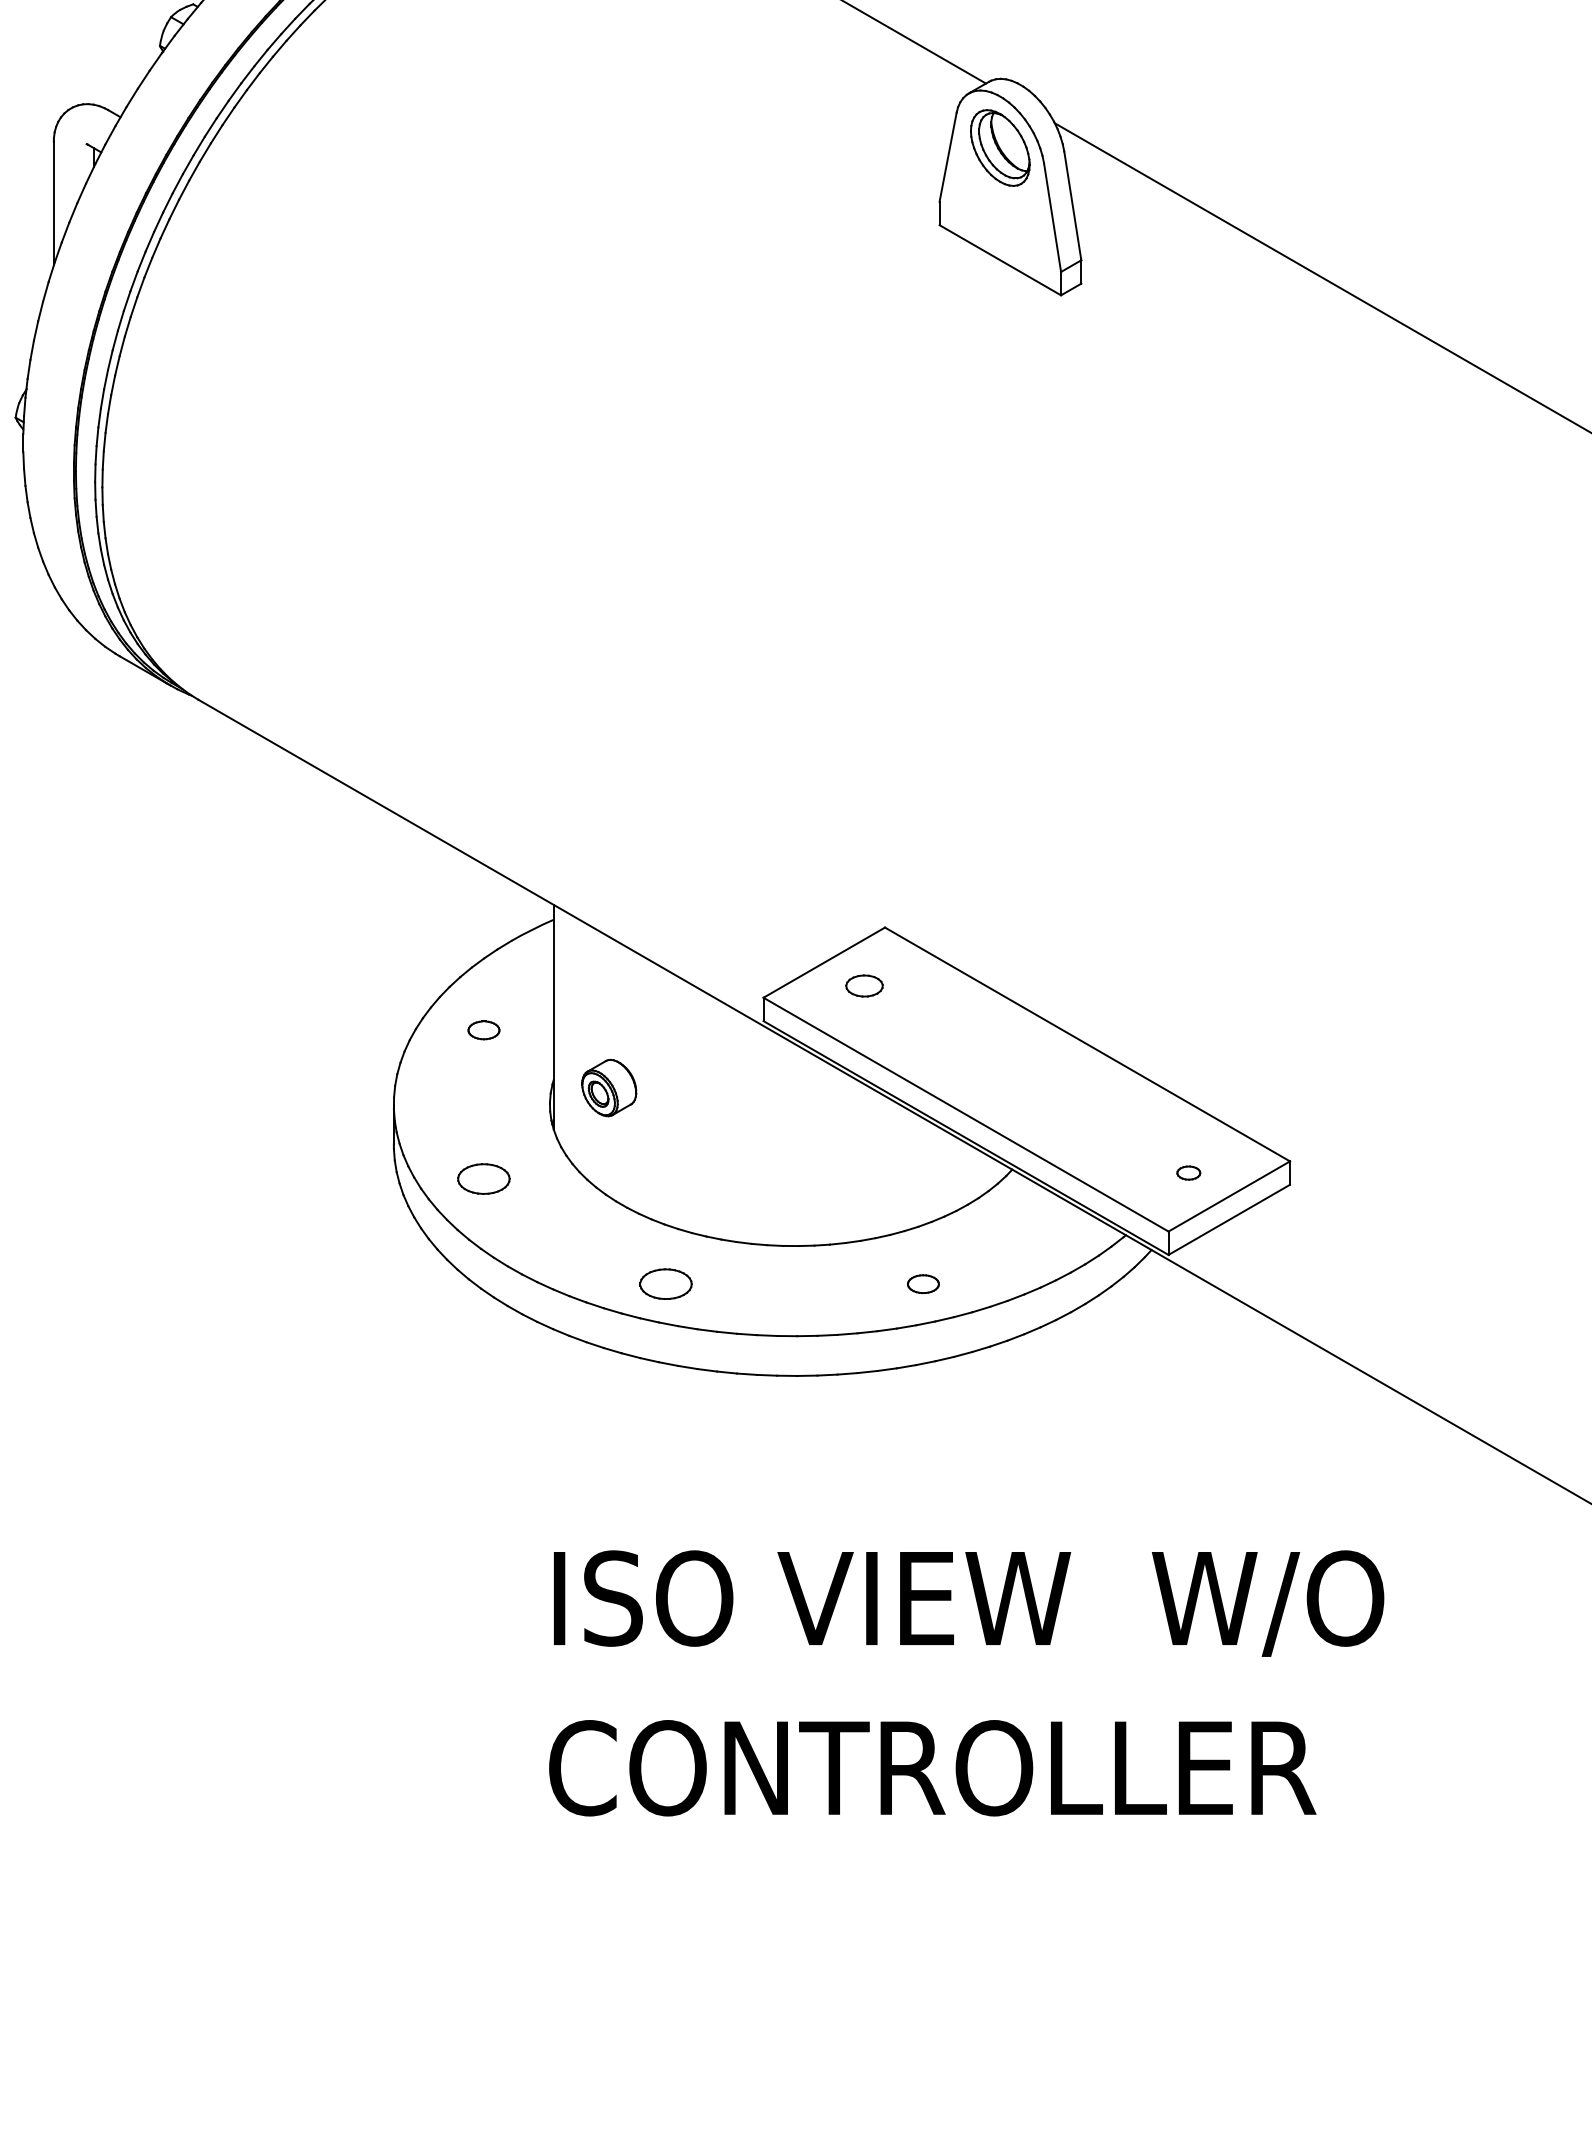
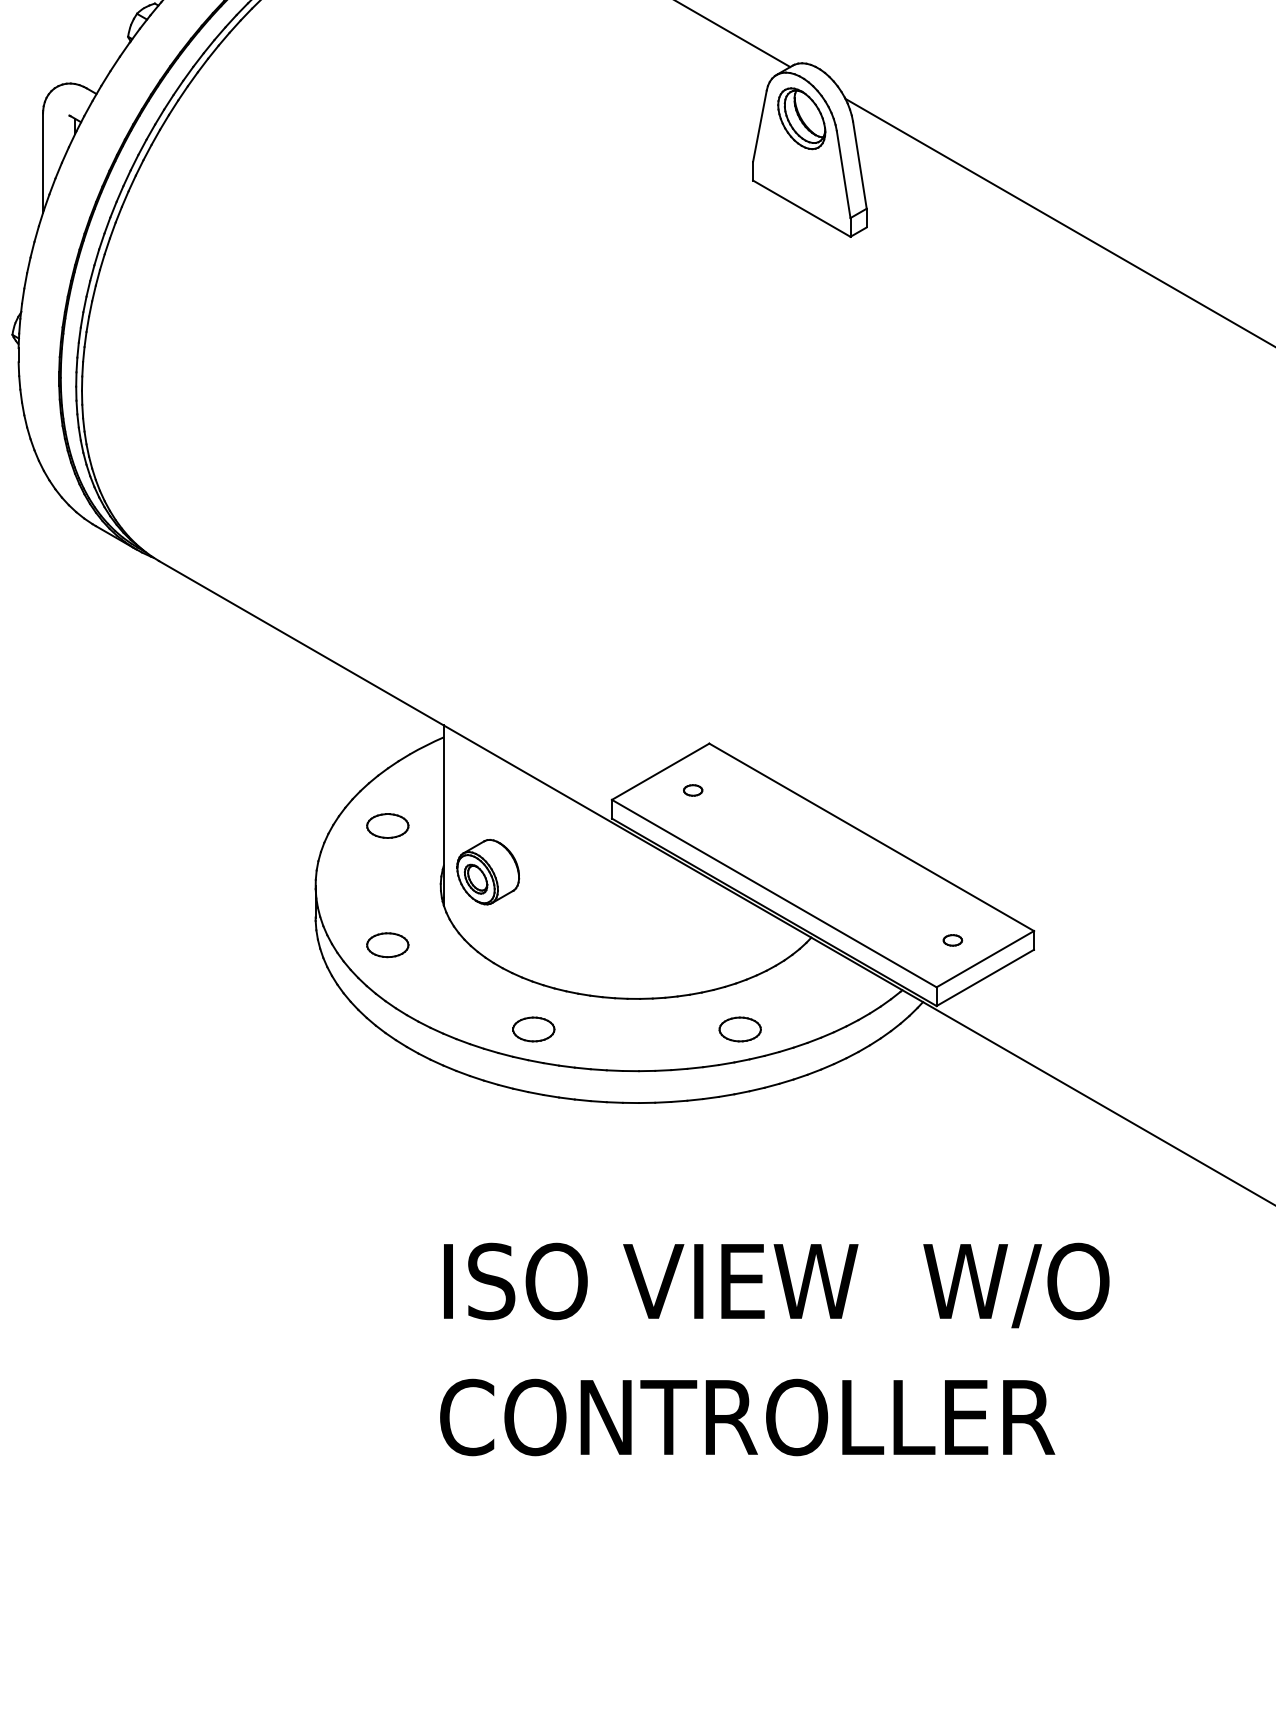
part: (865, 986) -> (693, 790), size x0.62
part: (483, 1029) -> (387, 825), size x1.67
part: (609, 1088) -> (488, 872), size x1.43
part: (922, 1284) -> (739, 1029), size x1.67

